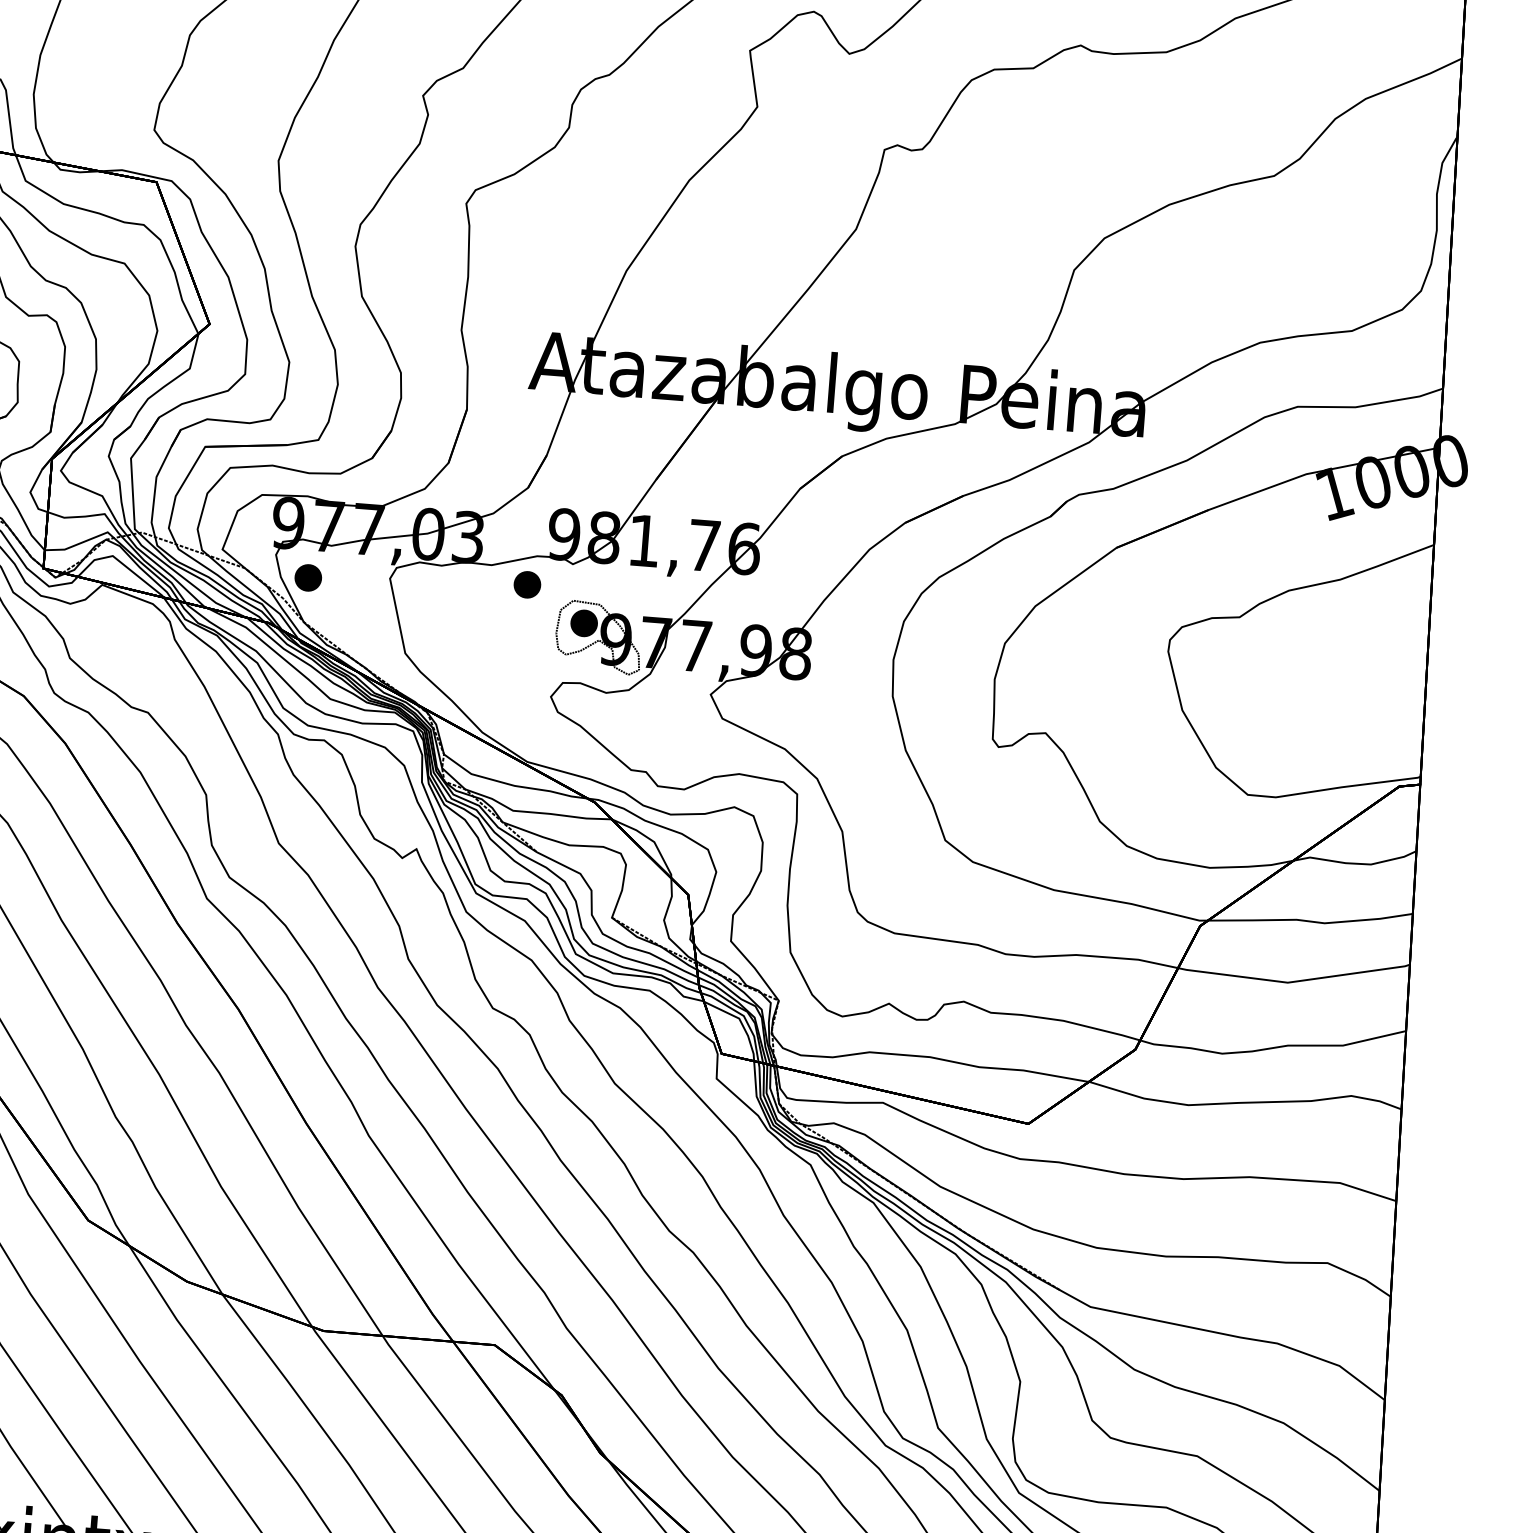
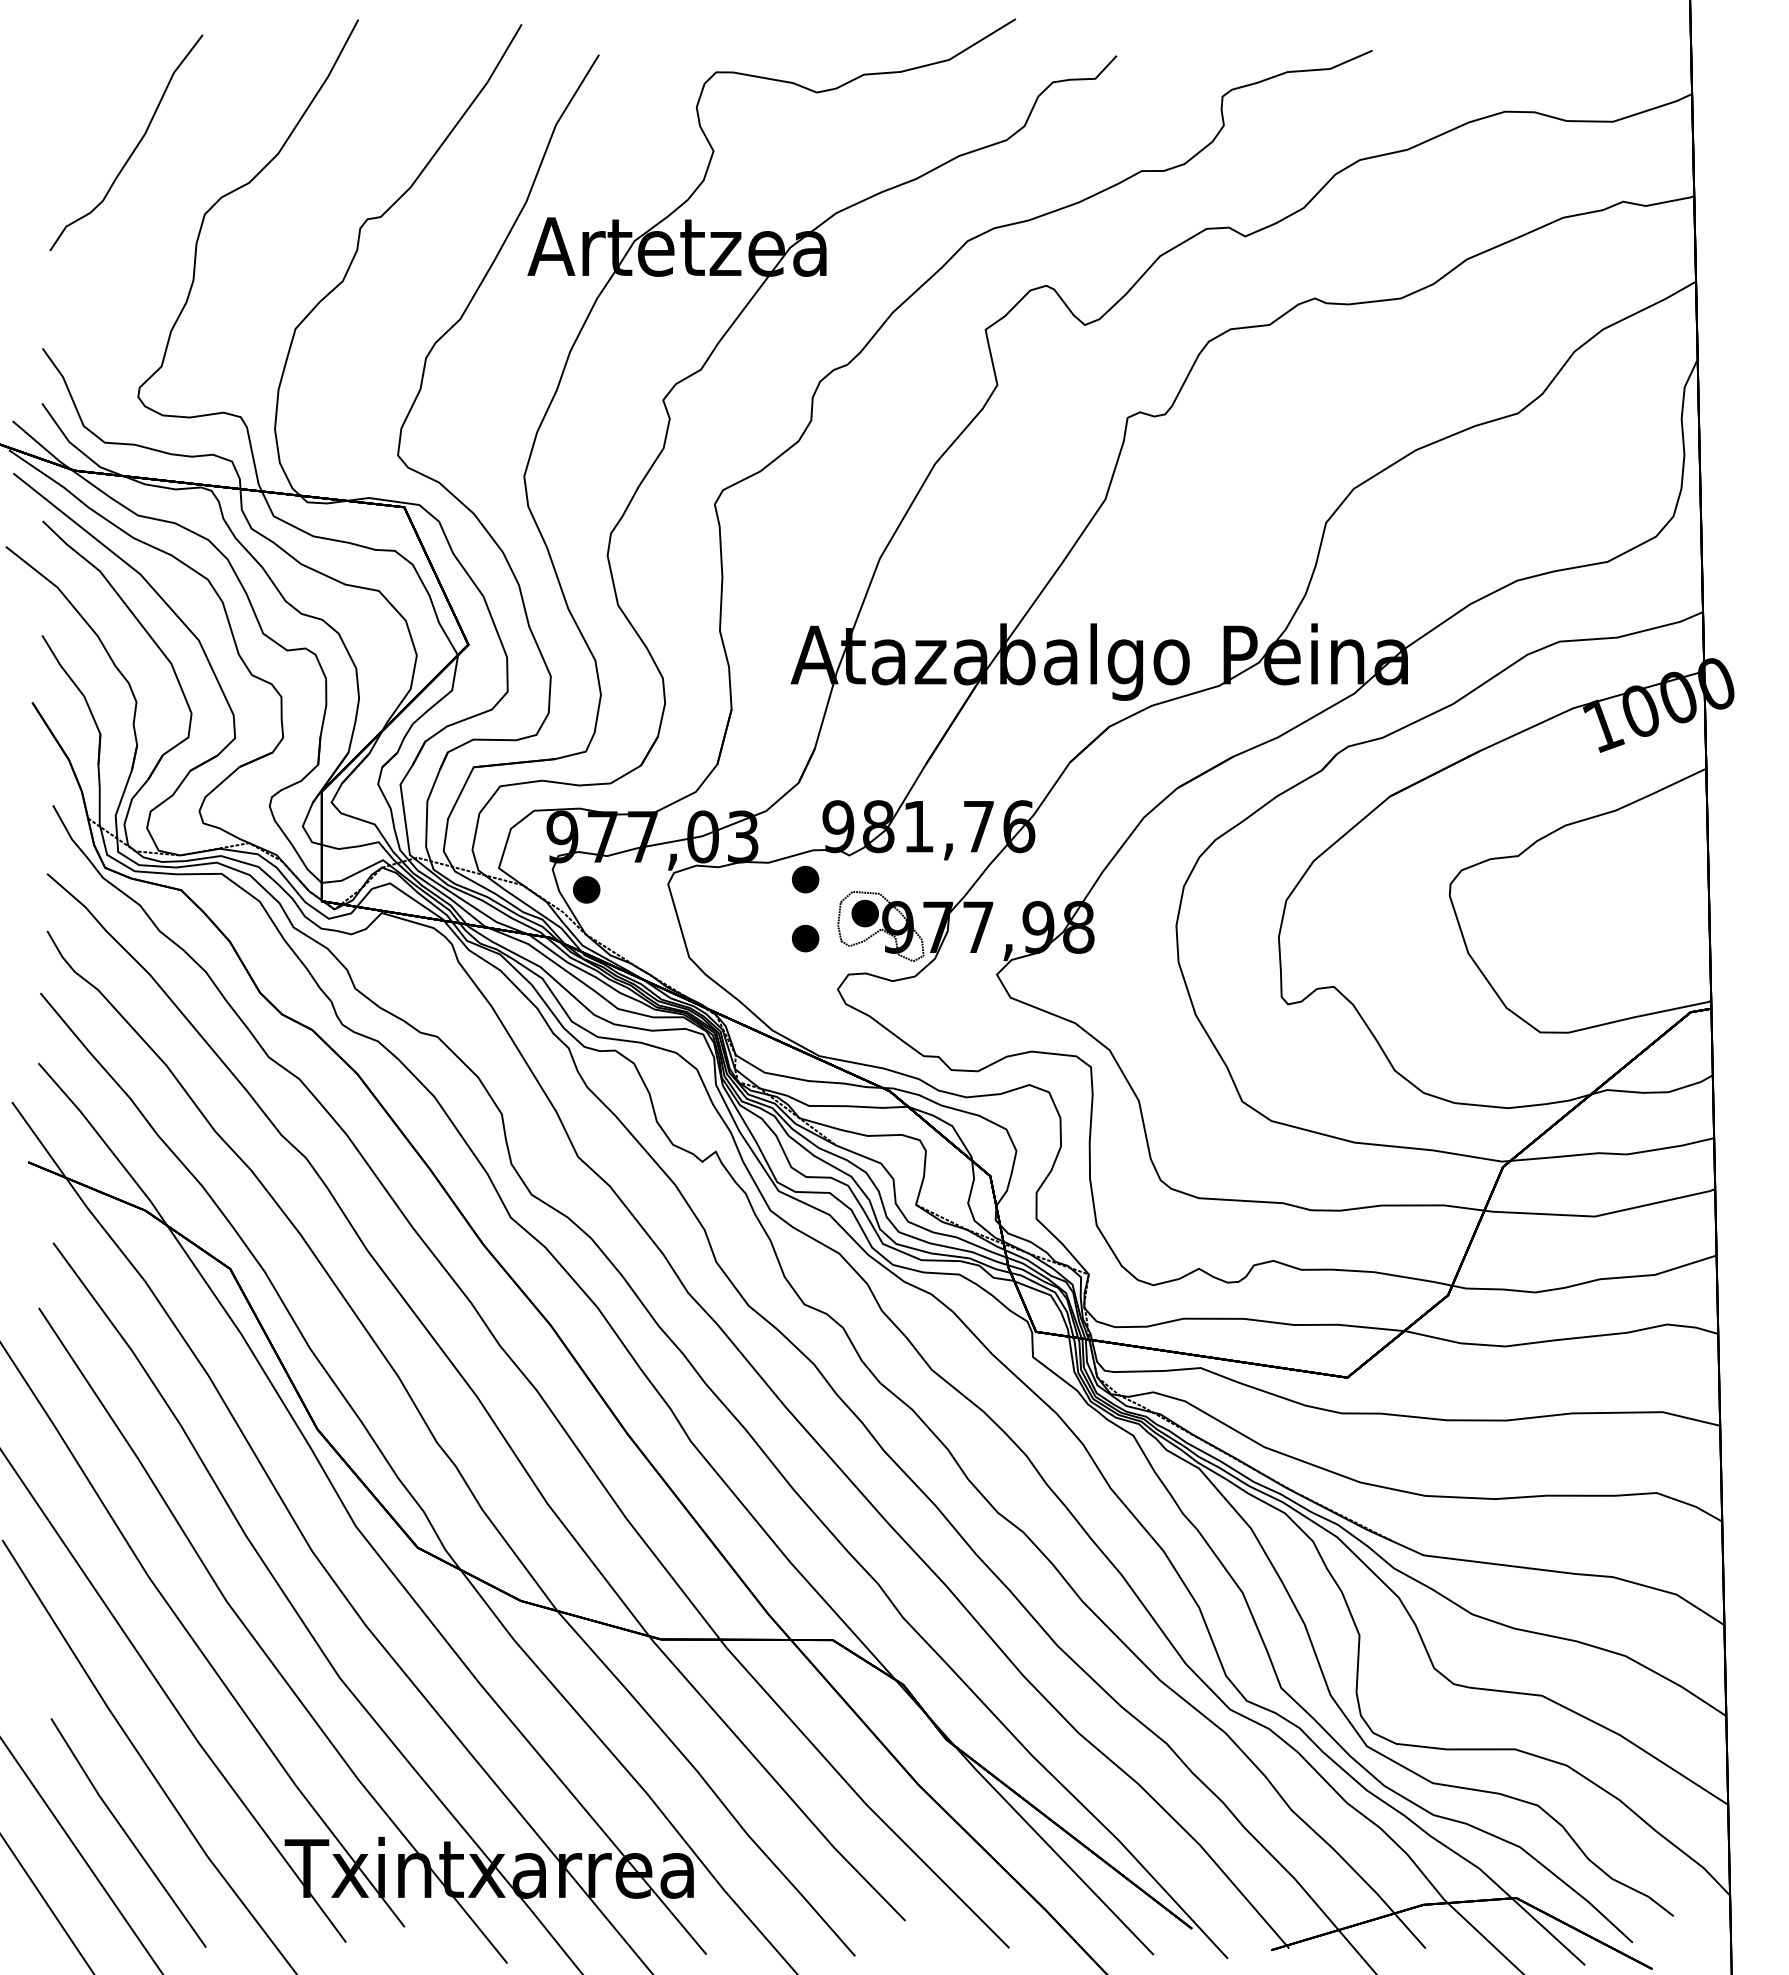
part: (522, 643) -> (805, 938), added

